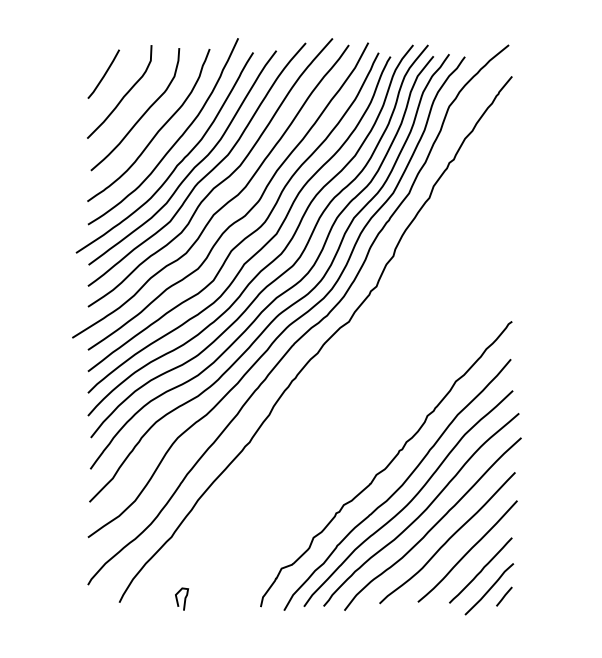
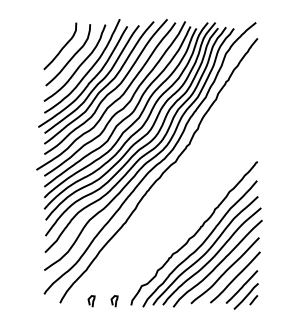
line: (104, 72) -> (52, 36), removed
curve: (229, 599) -> (115, 301), added

